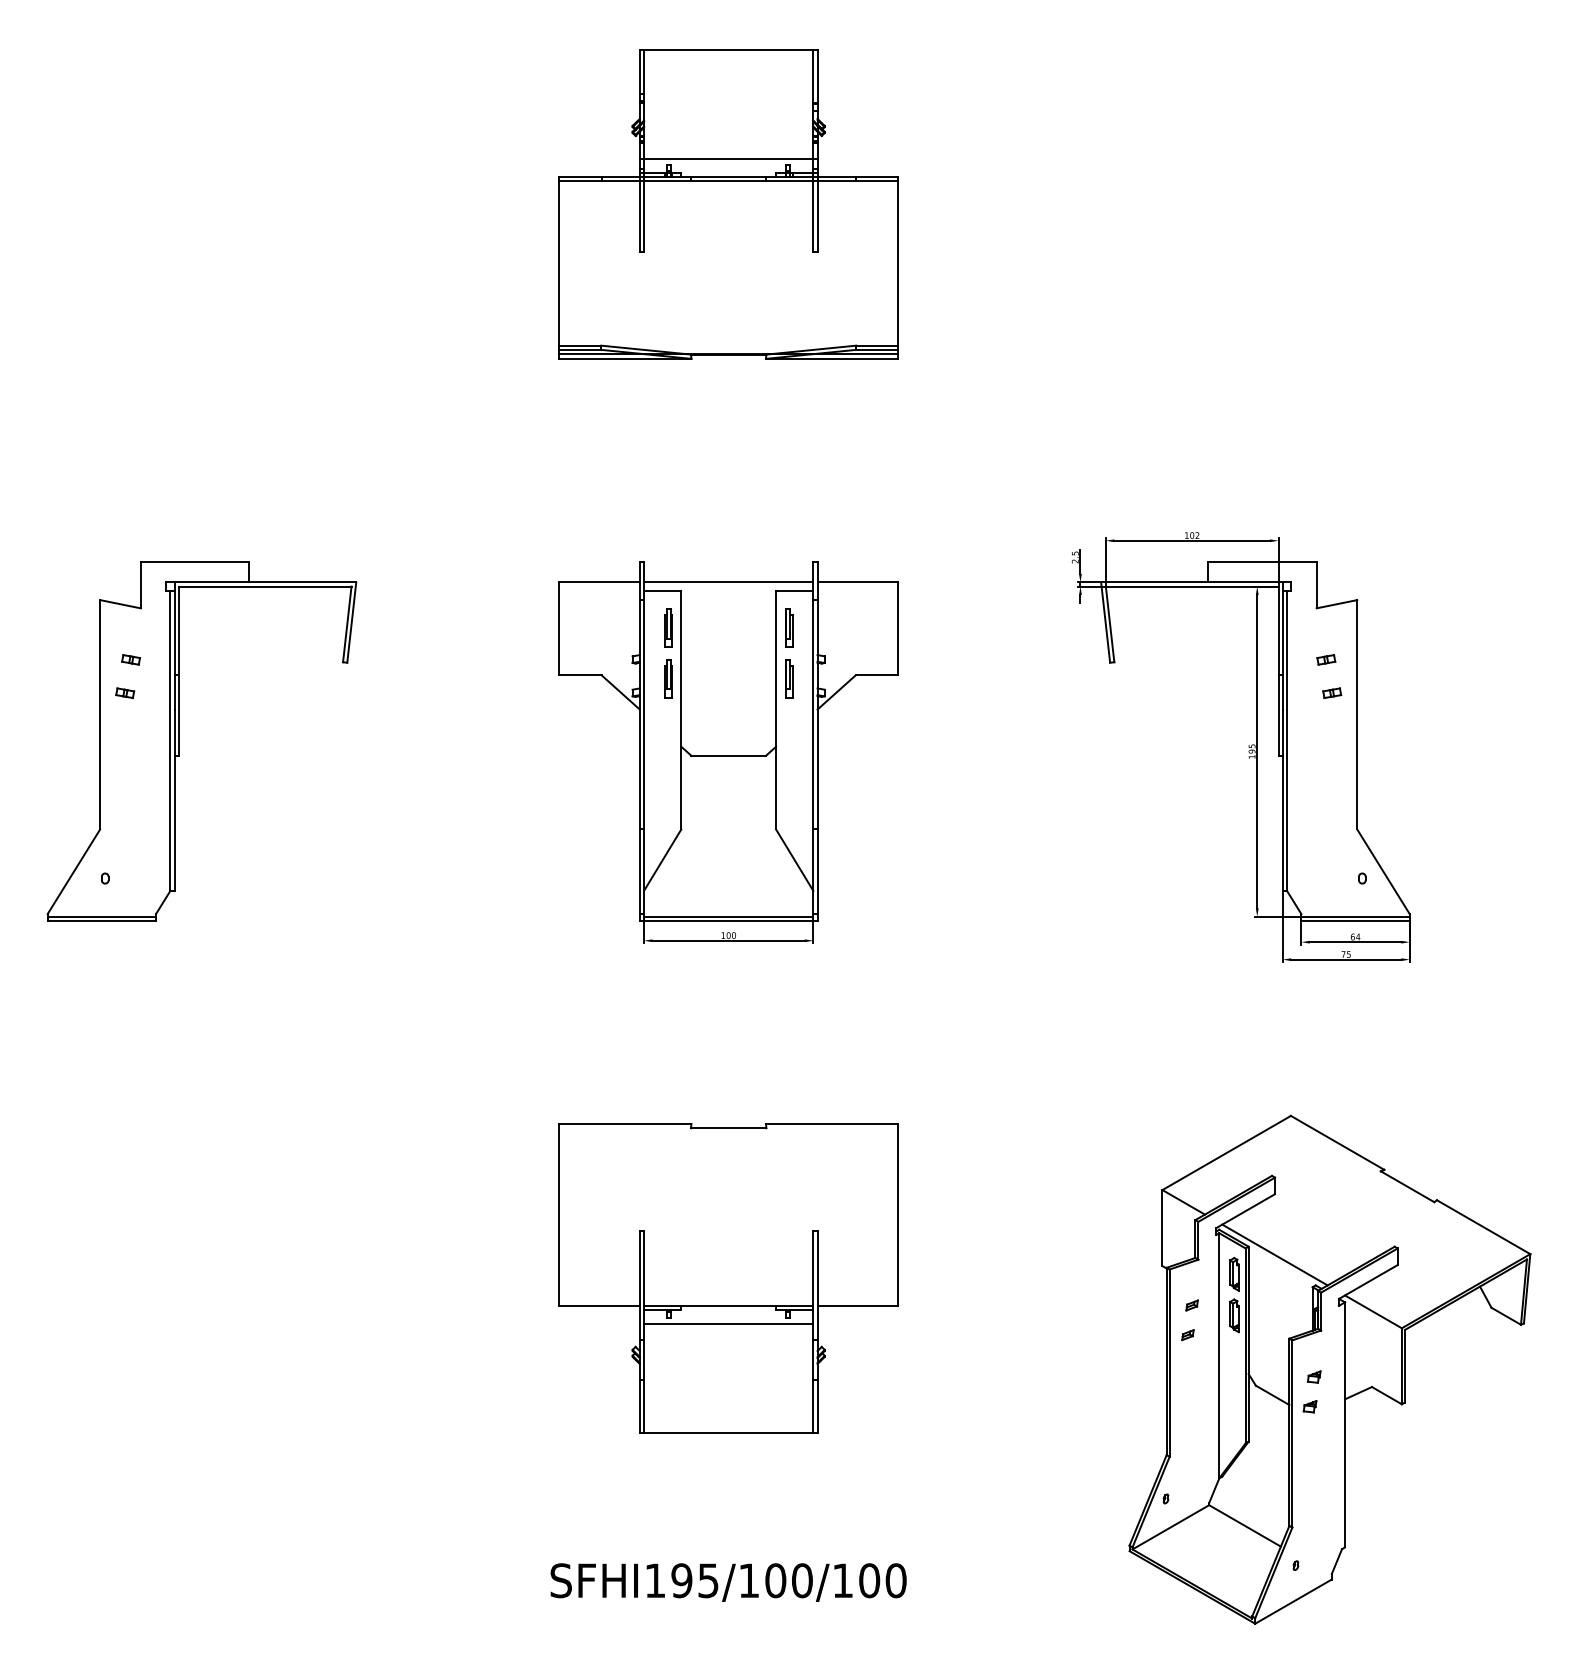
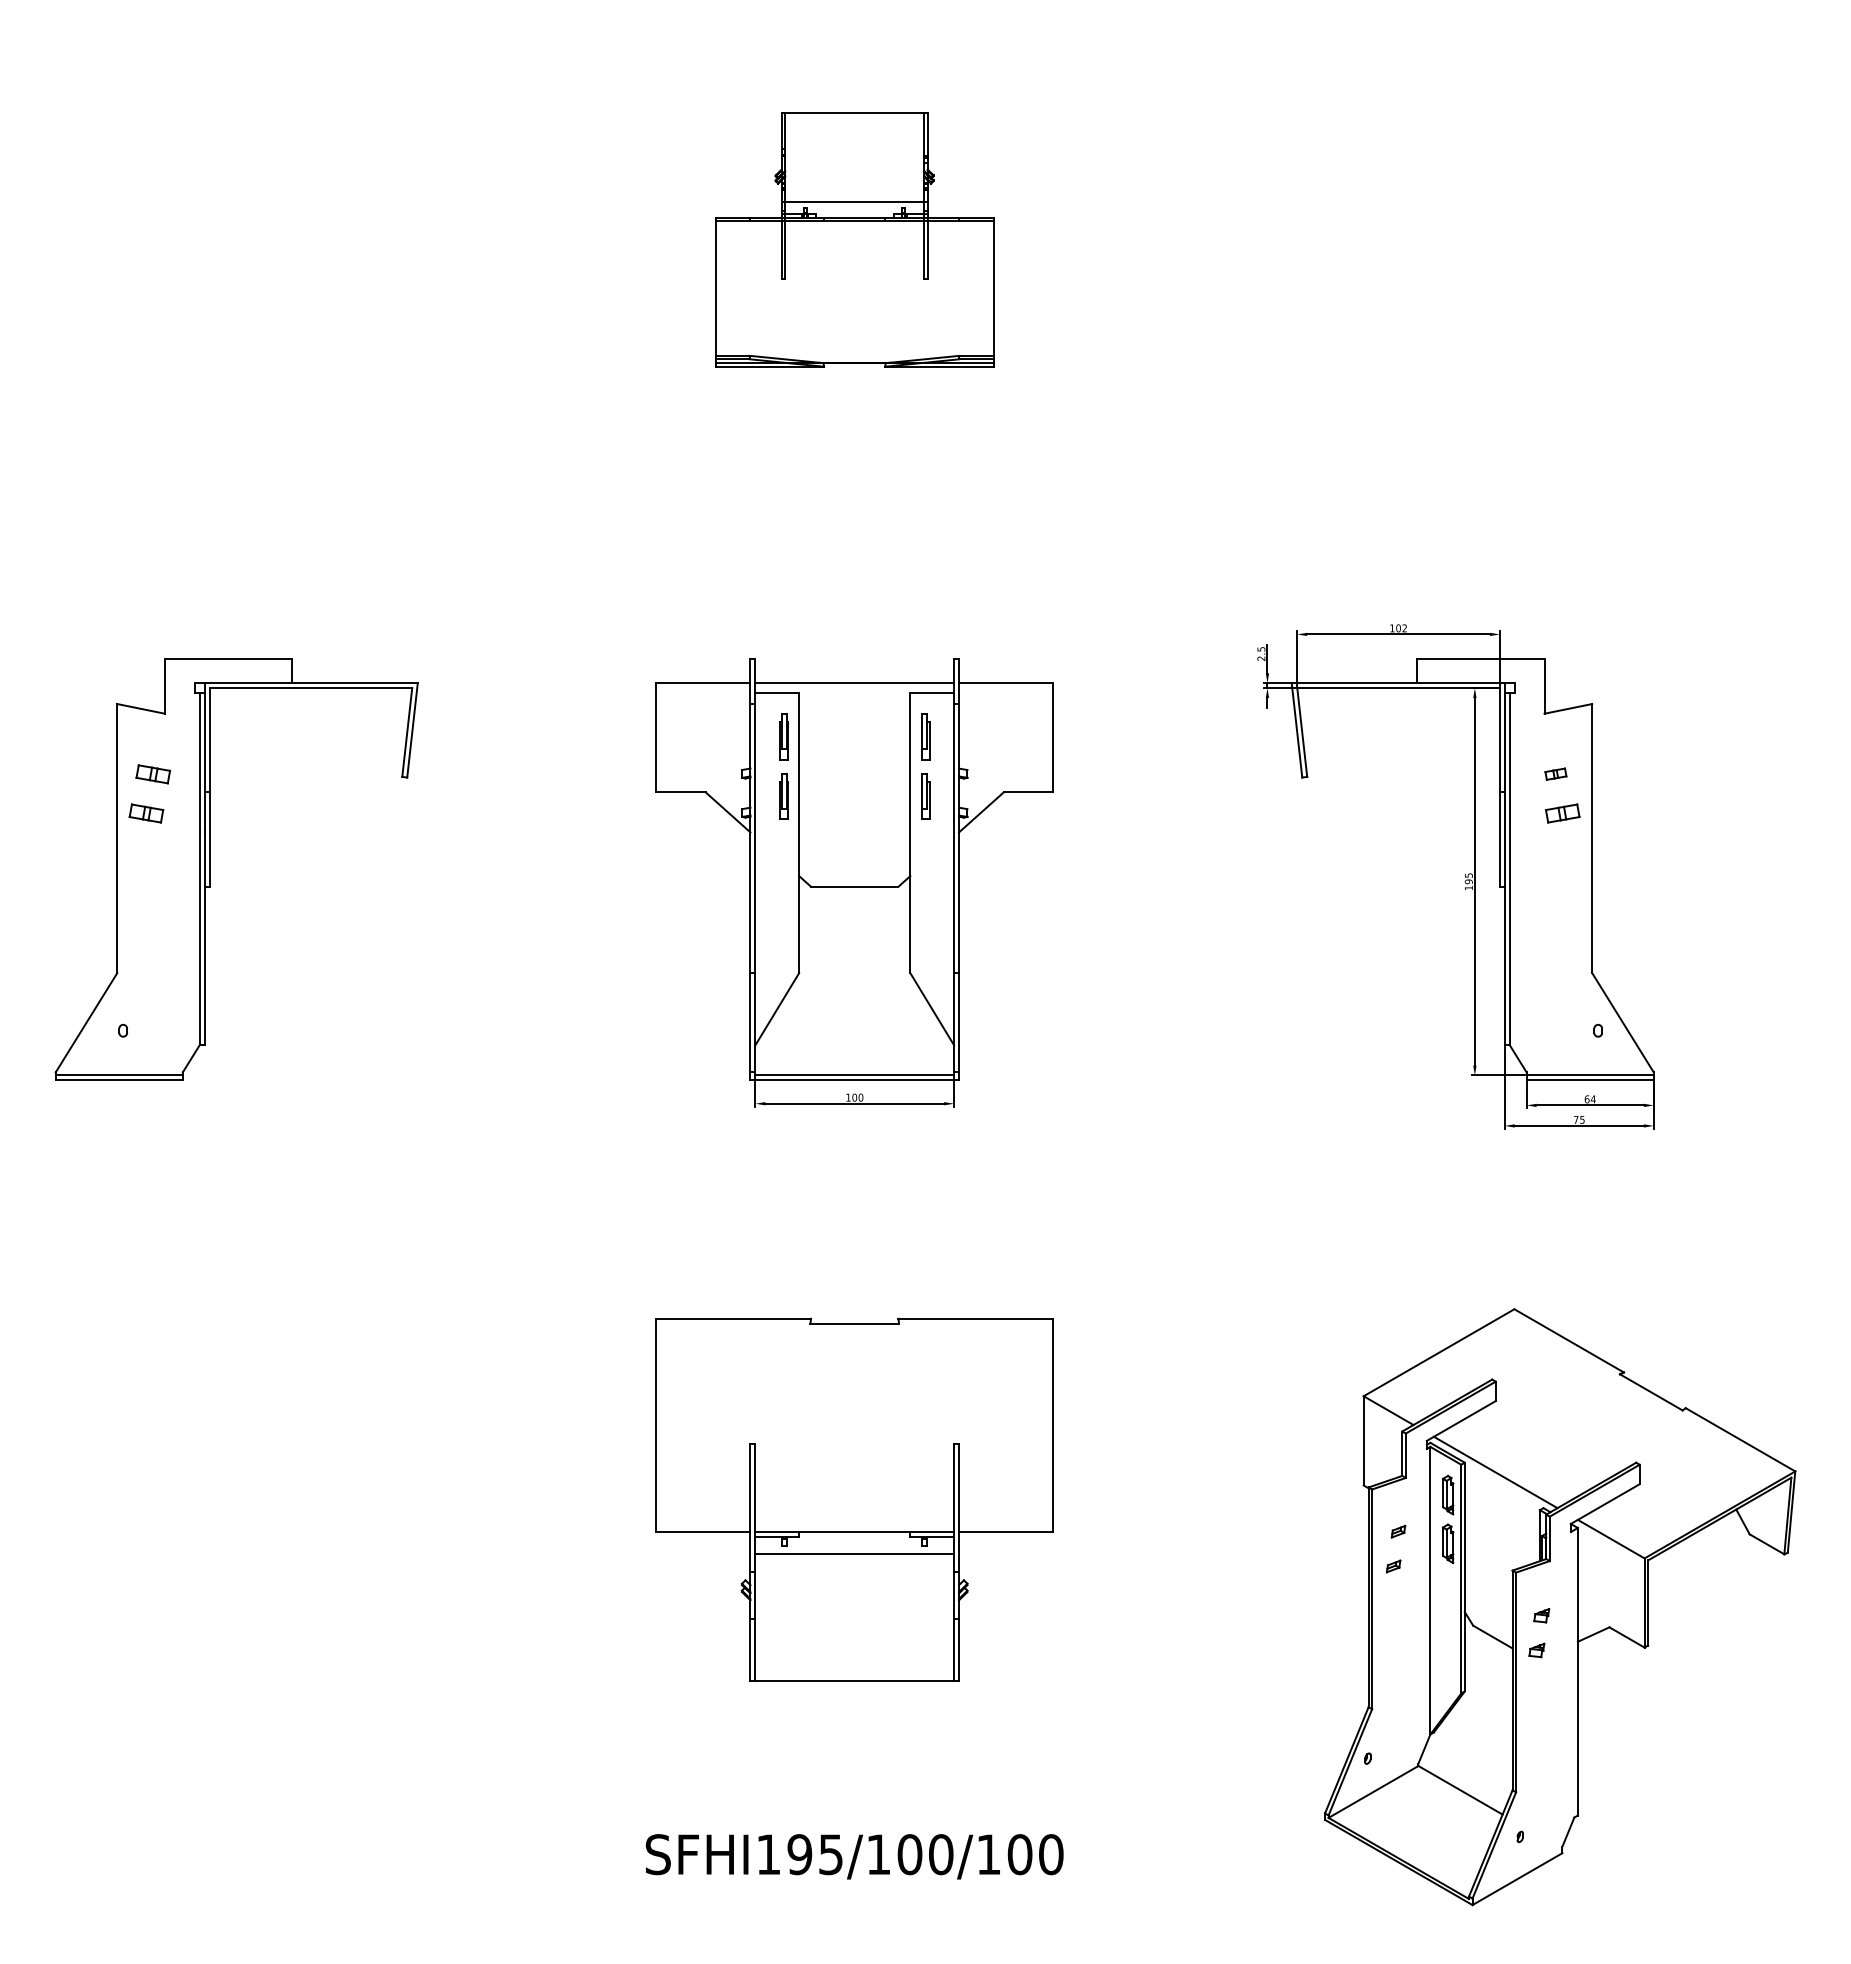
part: (728, 204) -> (854, 239), size x0.7
part: (131, 659) -> (153, 773), size x1.6
part: (125, 692) -> (146, 812), size x1.6
part: (1331, 692) -> (1562, 812), size x1.6

